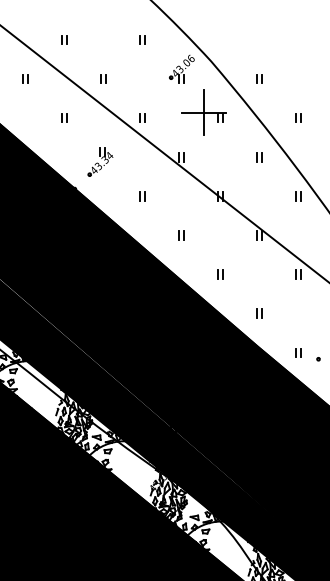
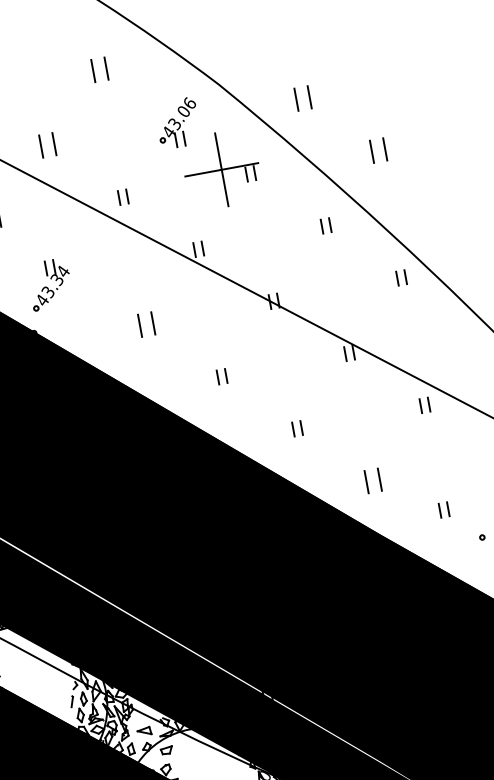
part: (142, 39) -> (99, 69), size x1.6
part: (181, 68) -> (176, 122), moved
part: (103, 78) -> (47, 144), size x1.6
part: (259, 78) -> (302, 97), size x1.6
part: (298, 117) -> (377, 149), size x1.6
part: (100, 161) -> (49, 283), moved
part: (142, 196) -> (146, 324), size x1.6
part: (259, 313) -> (372, 480), size x1.6
part: (298, 352) -> (443, 509), moved

